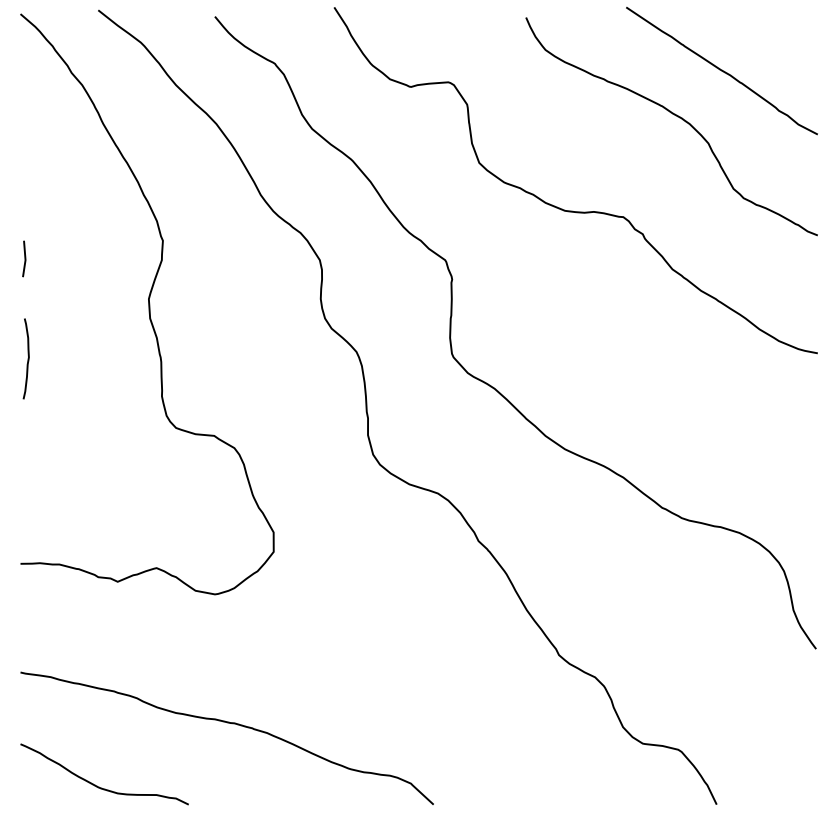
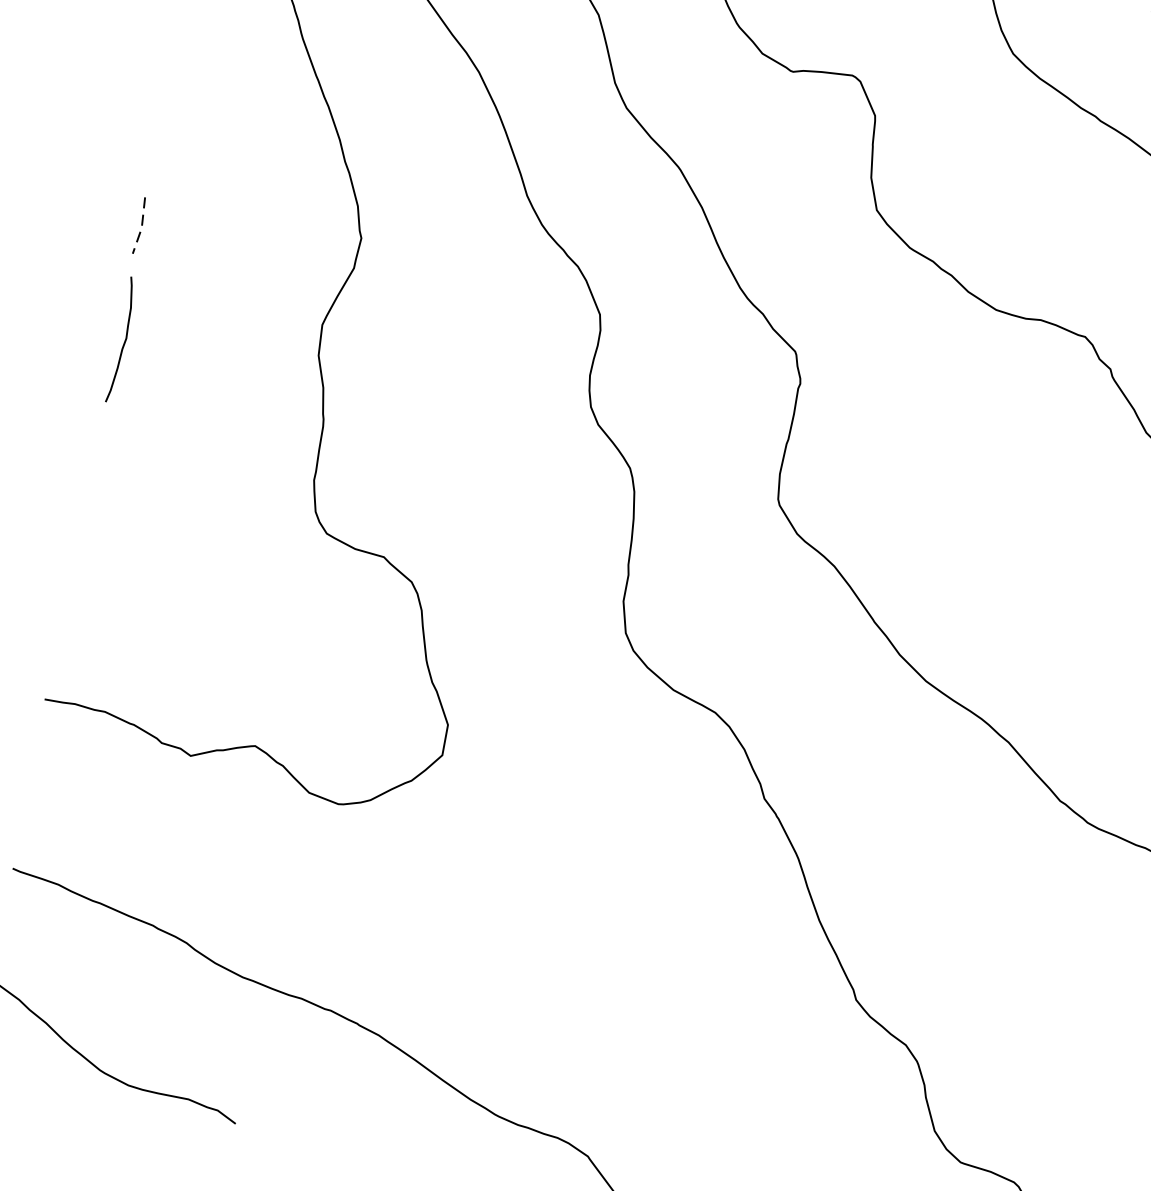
line: (25, 260) -> (141, 228), solid -> dashed
curve: (27, 358) -> (123, 339), moved

